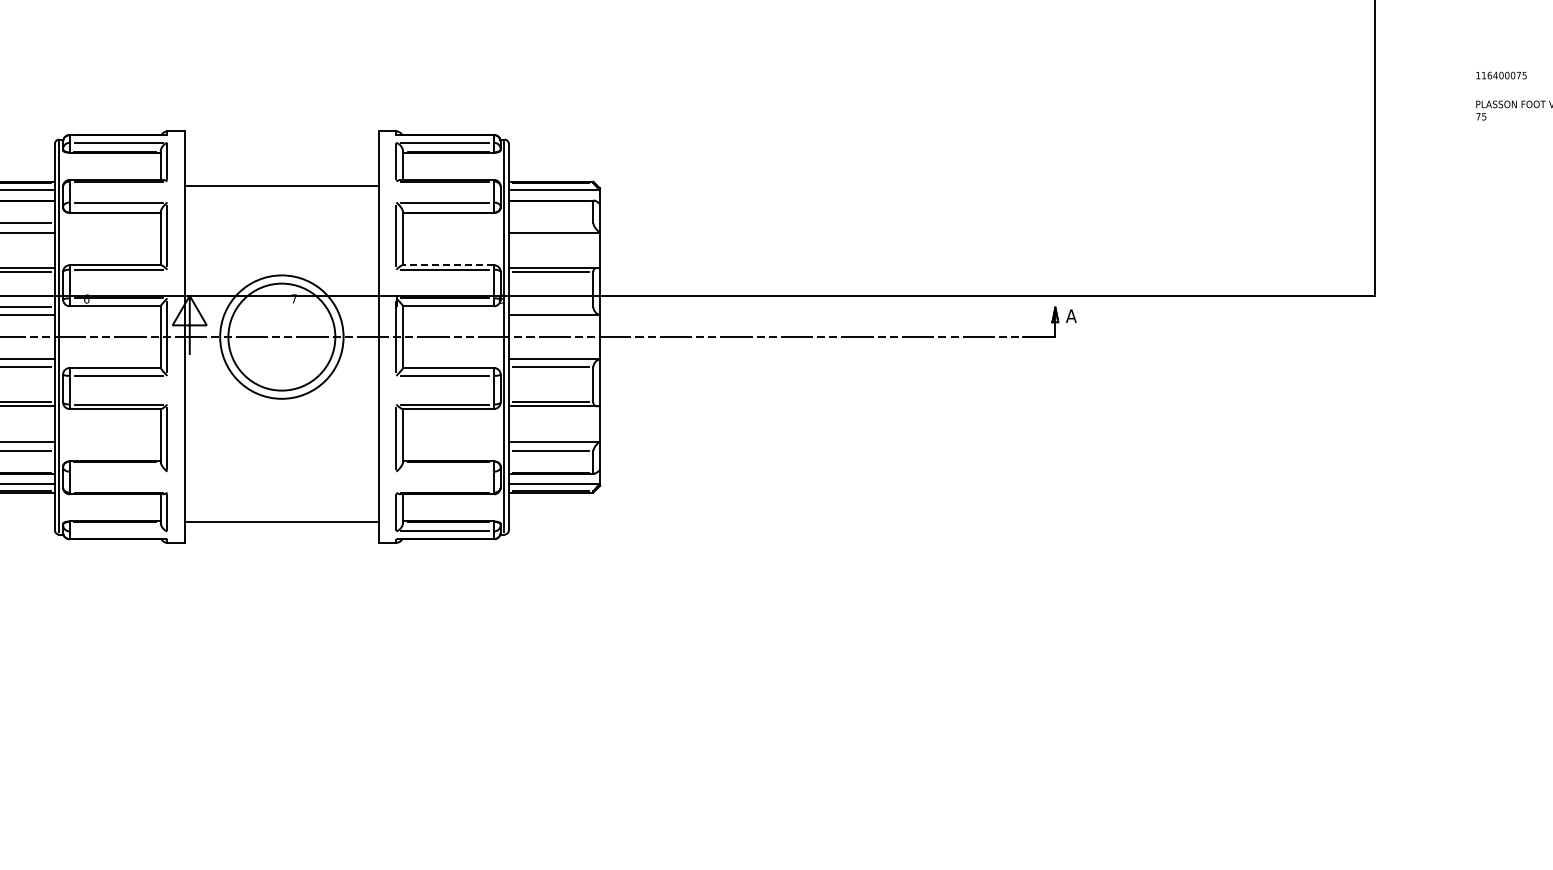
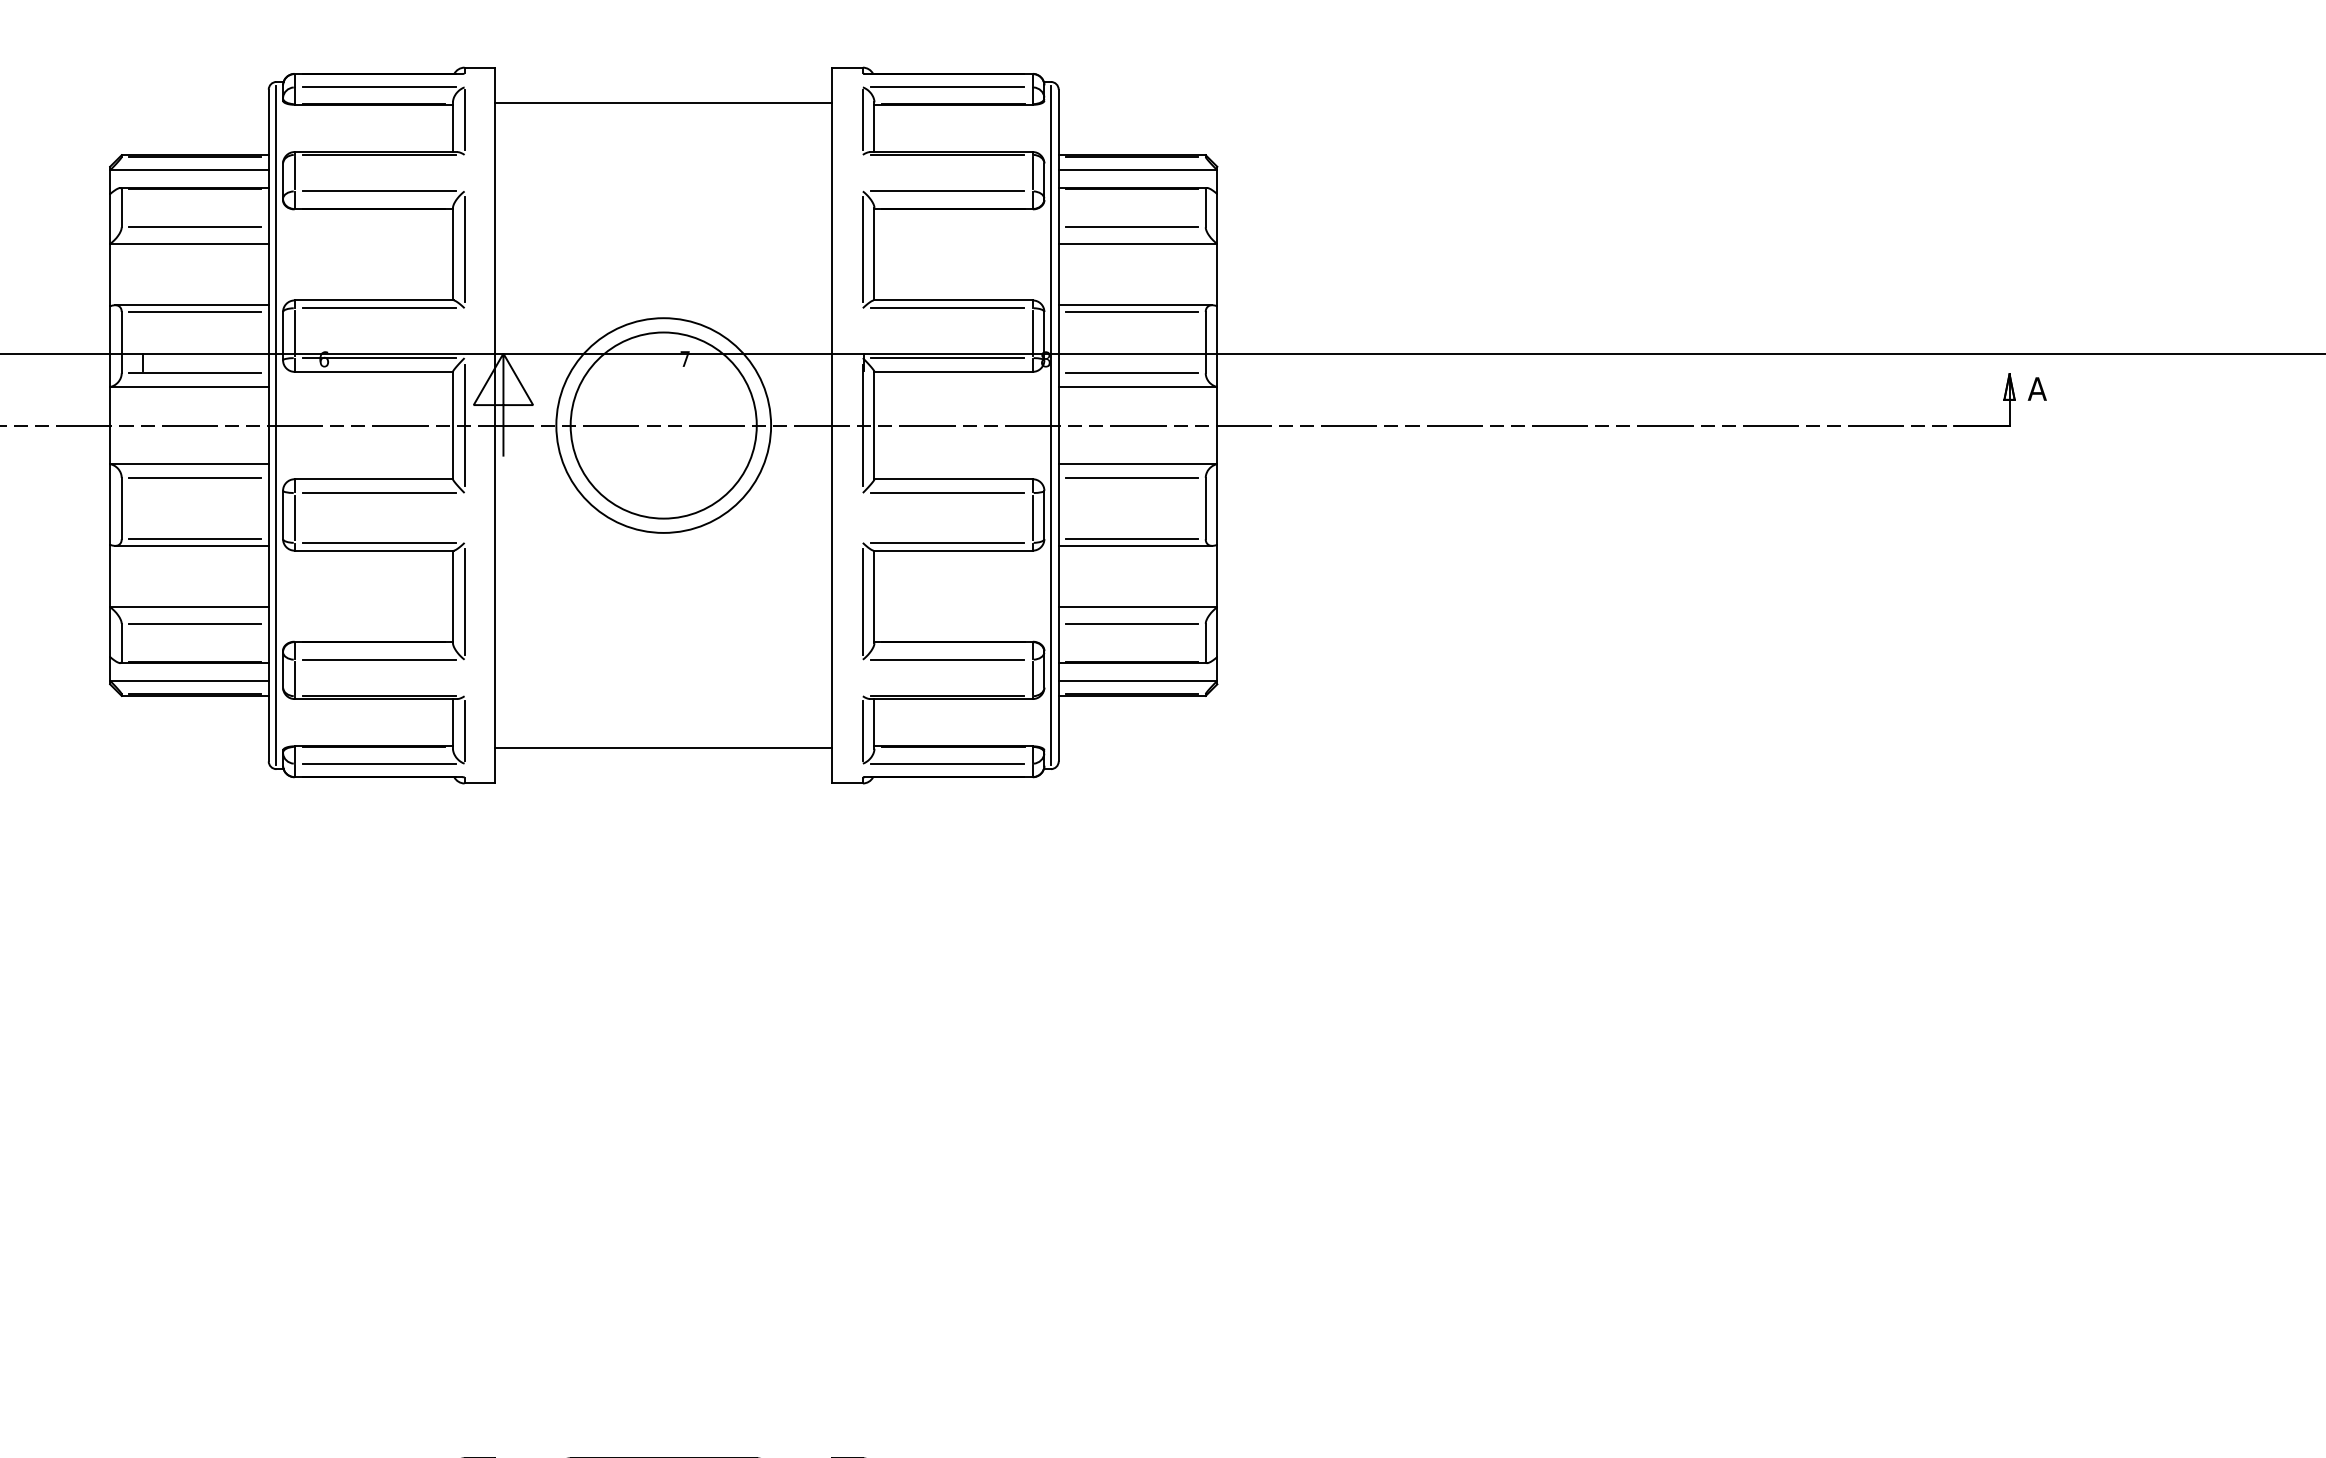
line: (281, 185) -> (663, 102), moved
line: (551, 223) -> (1132, 227), added
line: (448, 265) -> (953, 300), dashed -> solid
line: (551, 307) -> (1132, 374), added
line: (118, 471) -> (379, 659), added
line: (445, 471) -> (948, 659), added
line: (118, 531) -> (379, 763), added

